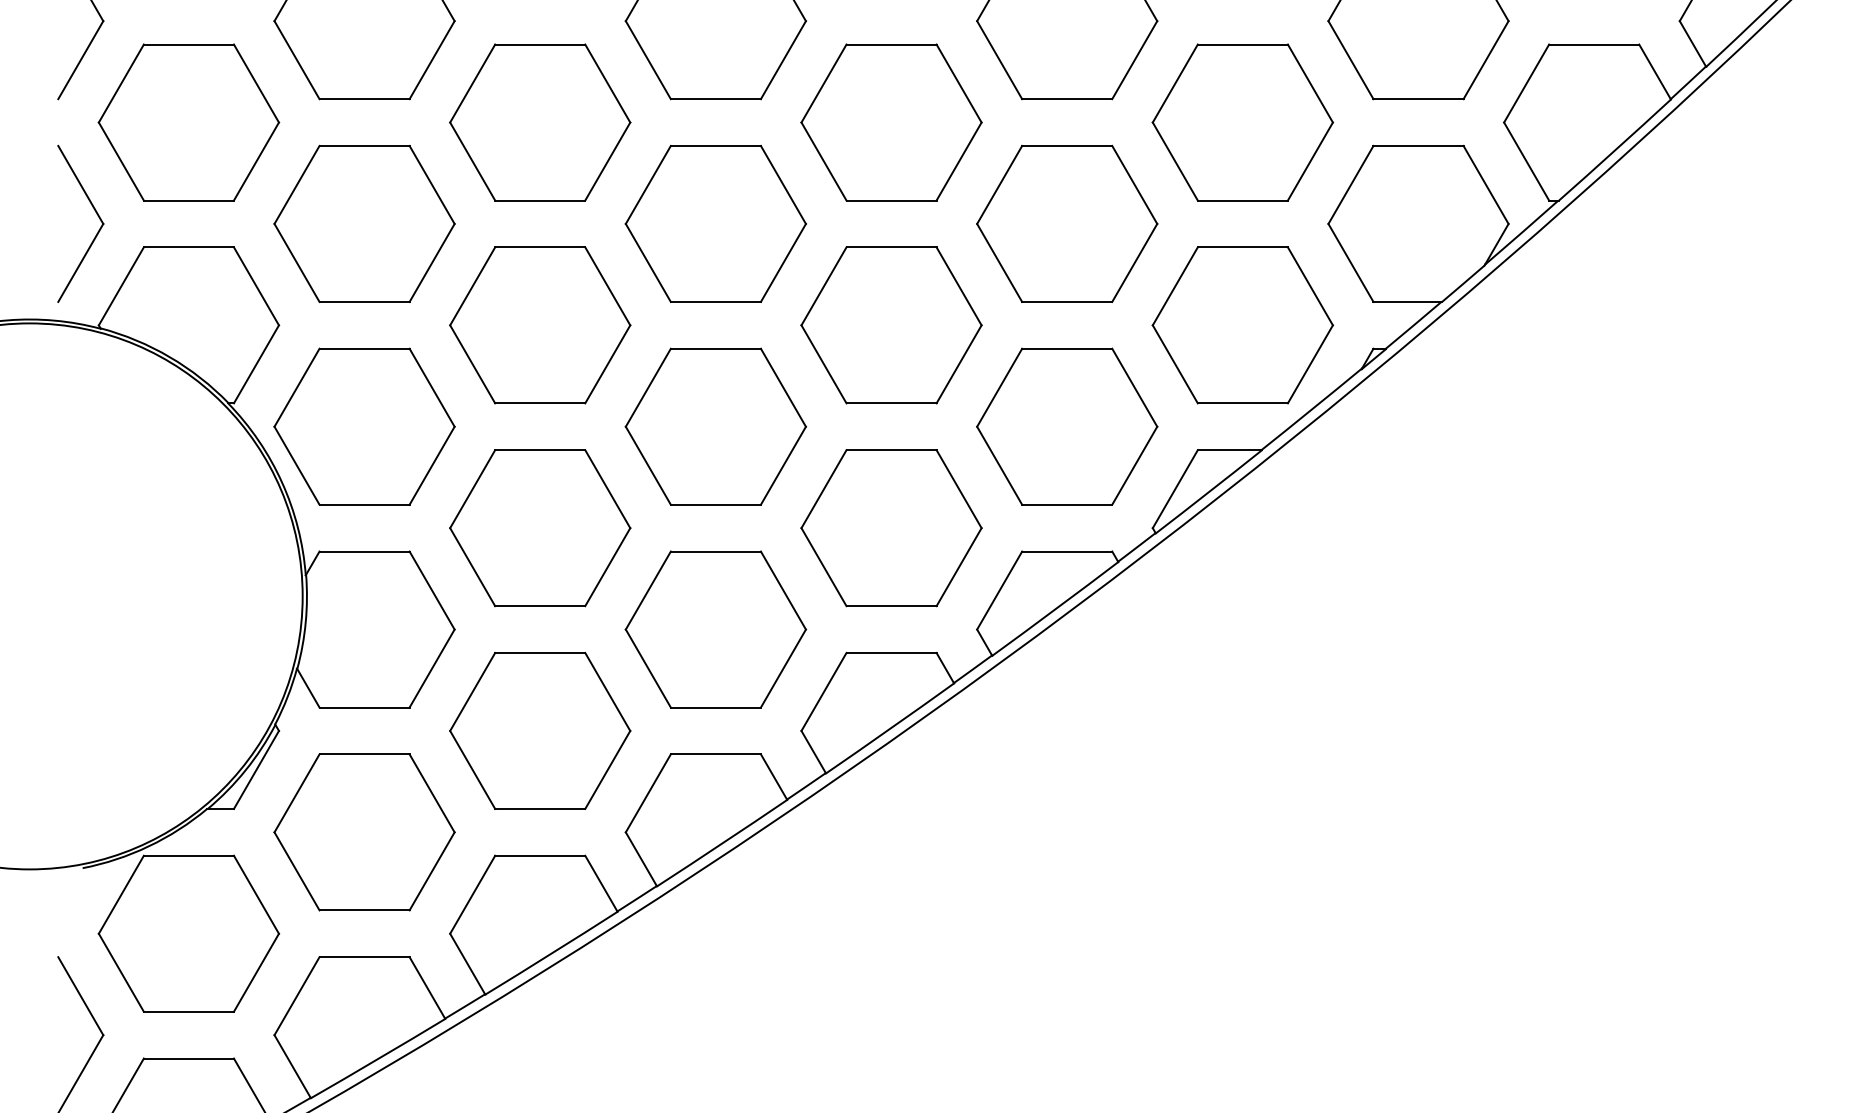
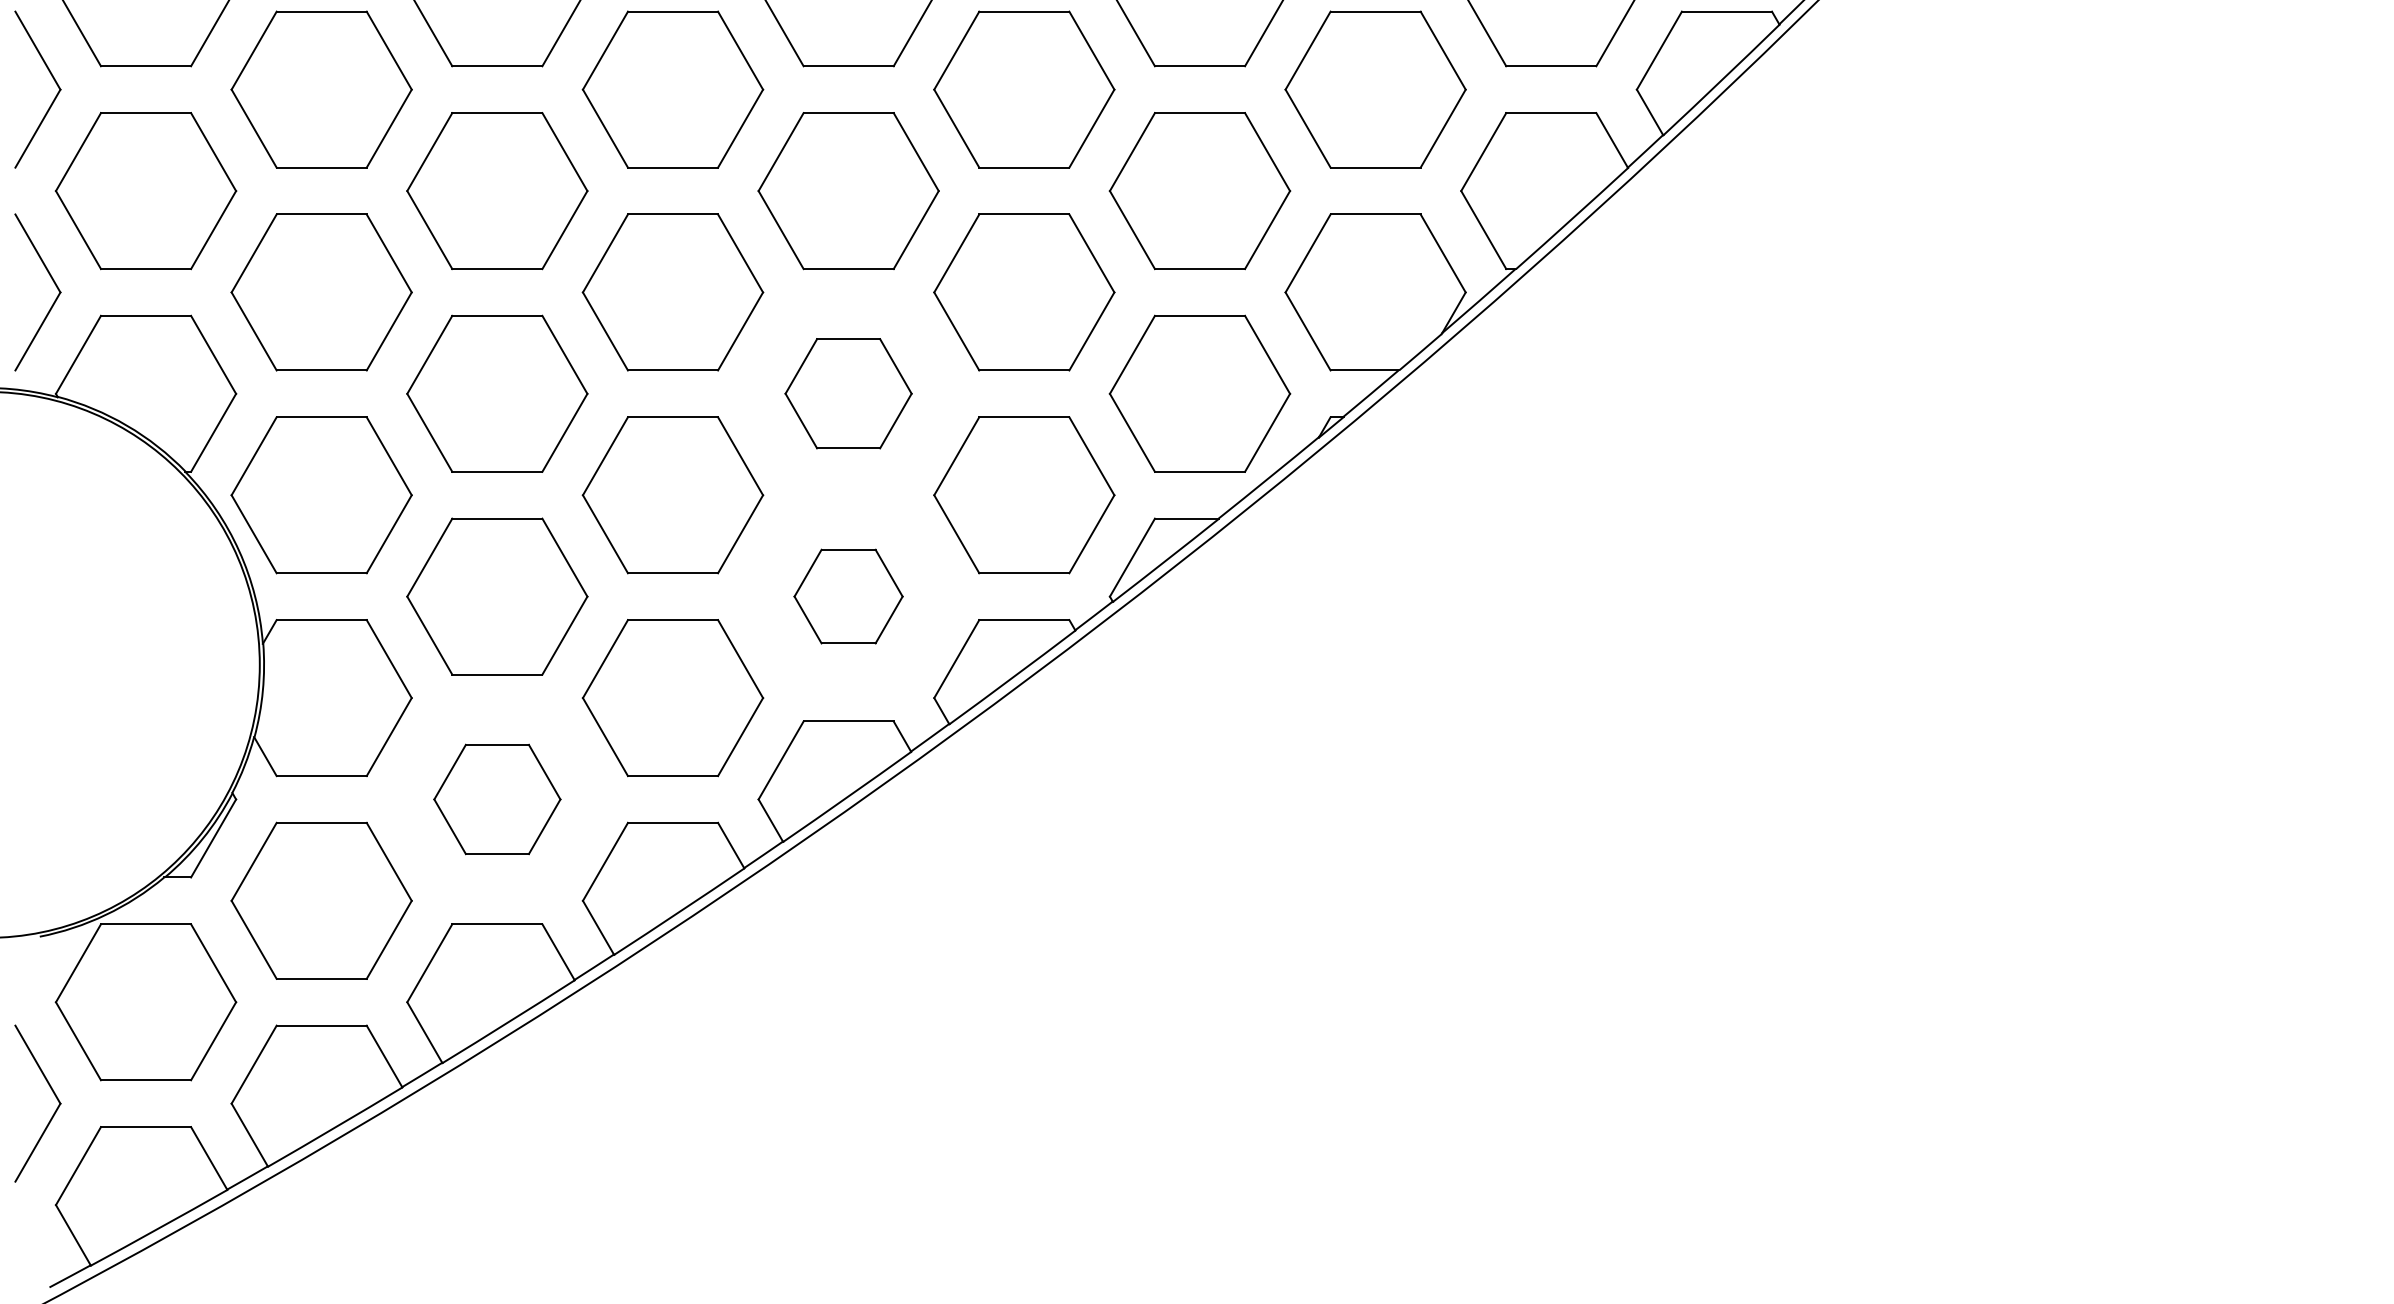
part: (891, 324) -> (848, 393), size x0.7
part: (891, 527) -> (848, 596), size x0.6
part: (540, 730) -> (497, 799), size x0.7

